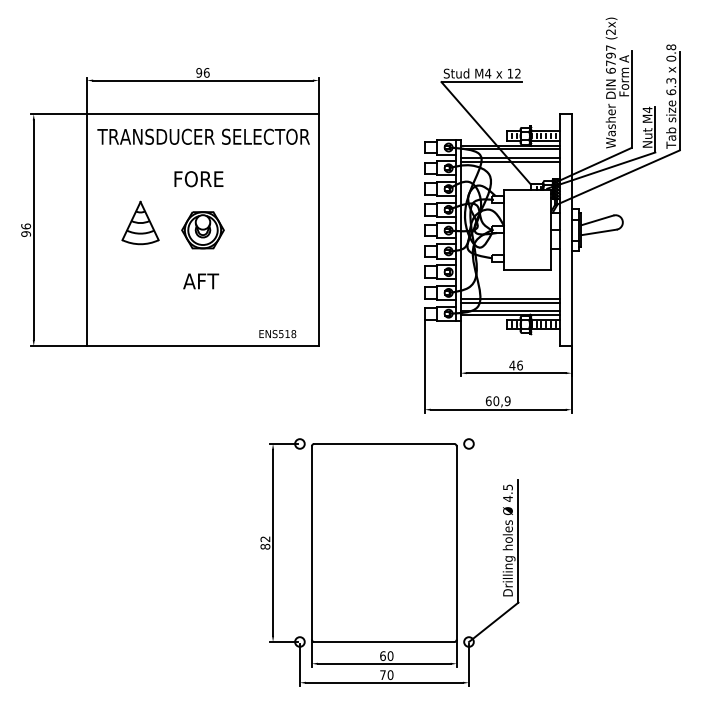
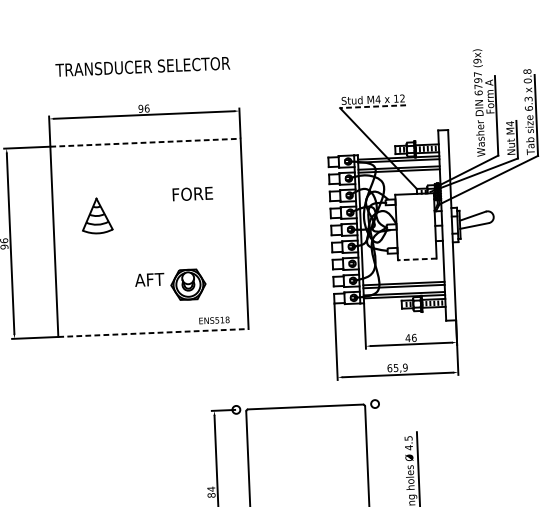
text: (610, 31) -> (477, 60), (2x) -> (9x)
line: (481, 82) -> (372, 107), solid -> dashed
line: (203, 114) -> (145, 142), solid -> dashed
text: (203, 136) -> (142, 66), moved
text: (198, 179) -> (192, 194), moved
part: (140, 222) -> (97, 215), moved
part: (202, 230) -> (188, 284), moved
line: (527, 270) -> (417, 259), solid -> dashed
line: (203, 346) -> (153, 333), solid -> dashed
text: (496, 401) -> (396, 368), 60,9 -> 65,9
text: (265, 539) -> (211, 489), 82 -> 84

